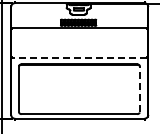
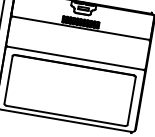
line: (79, 57) -> (75, 58), dashed -> solid
line: (139, 88) -> (131, 100), dashed -> solid

